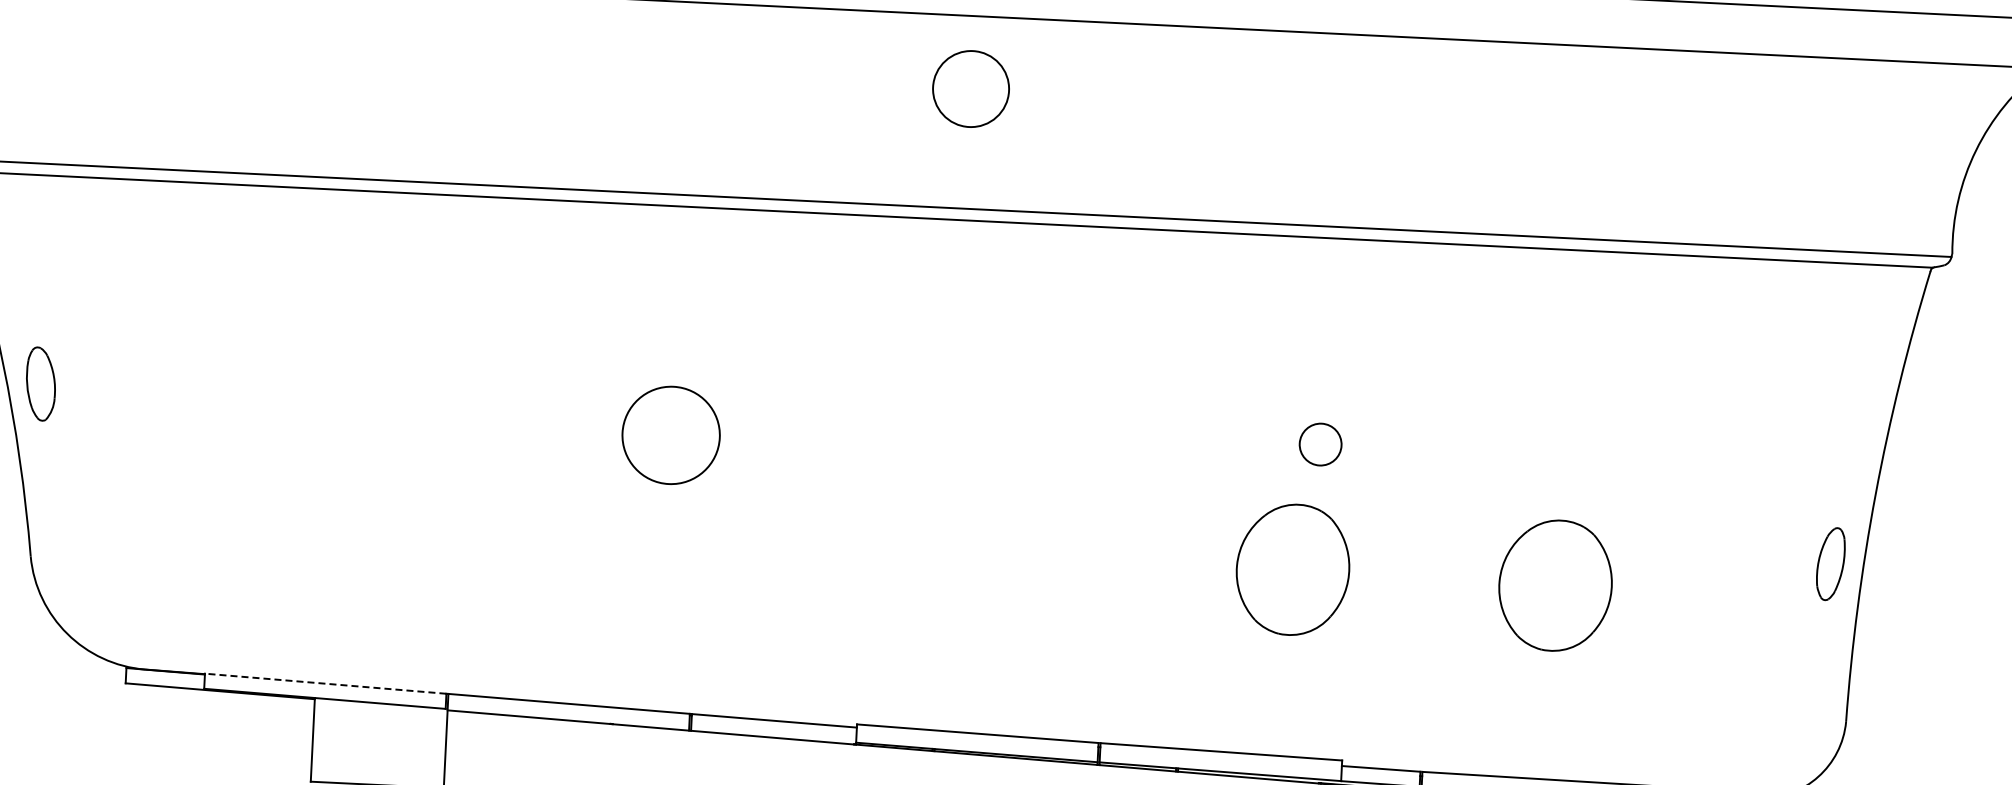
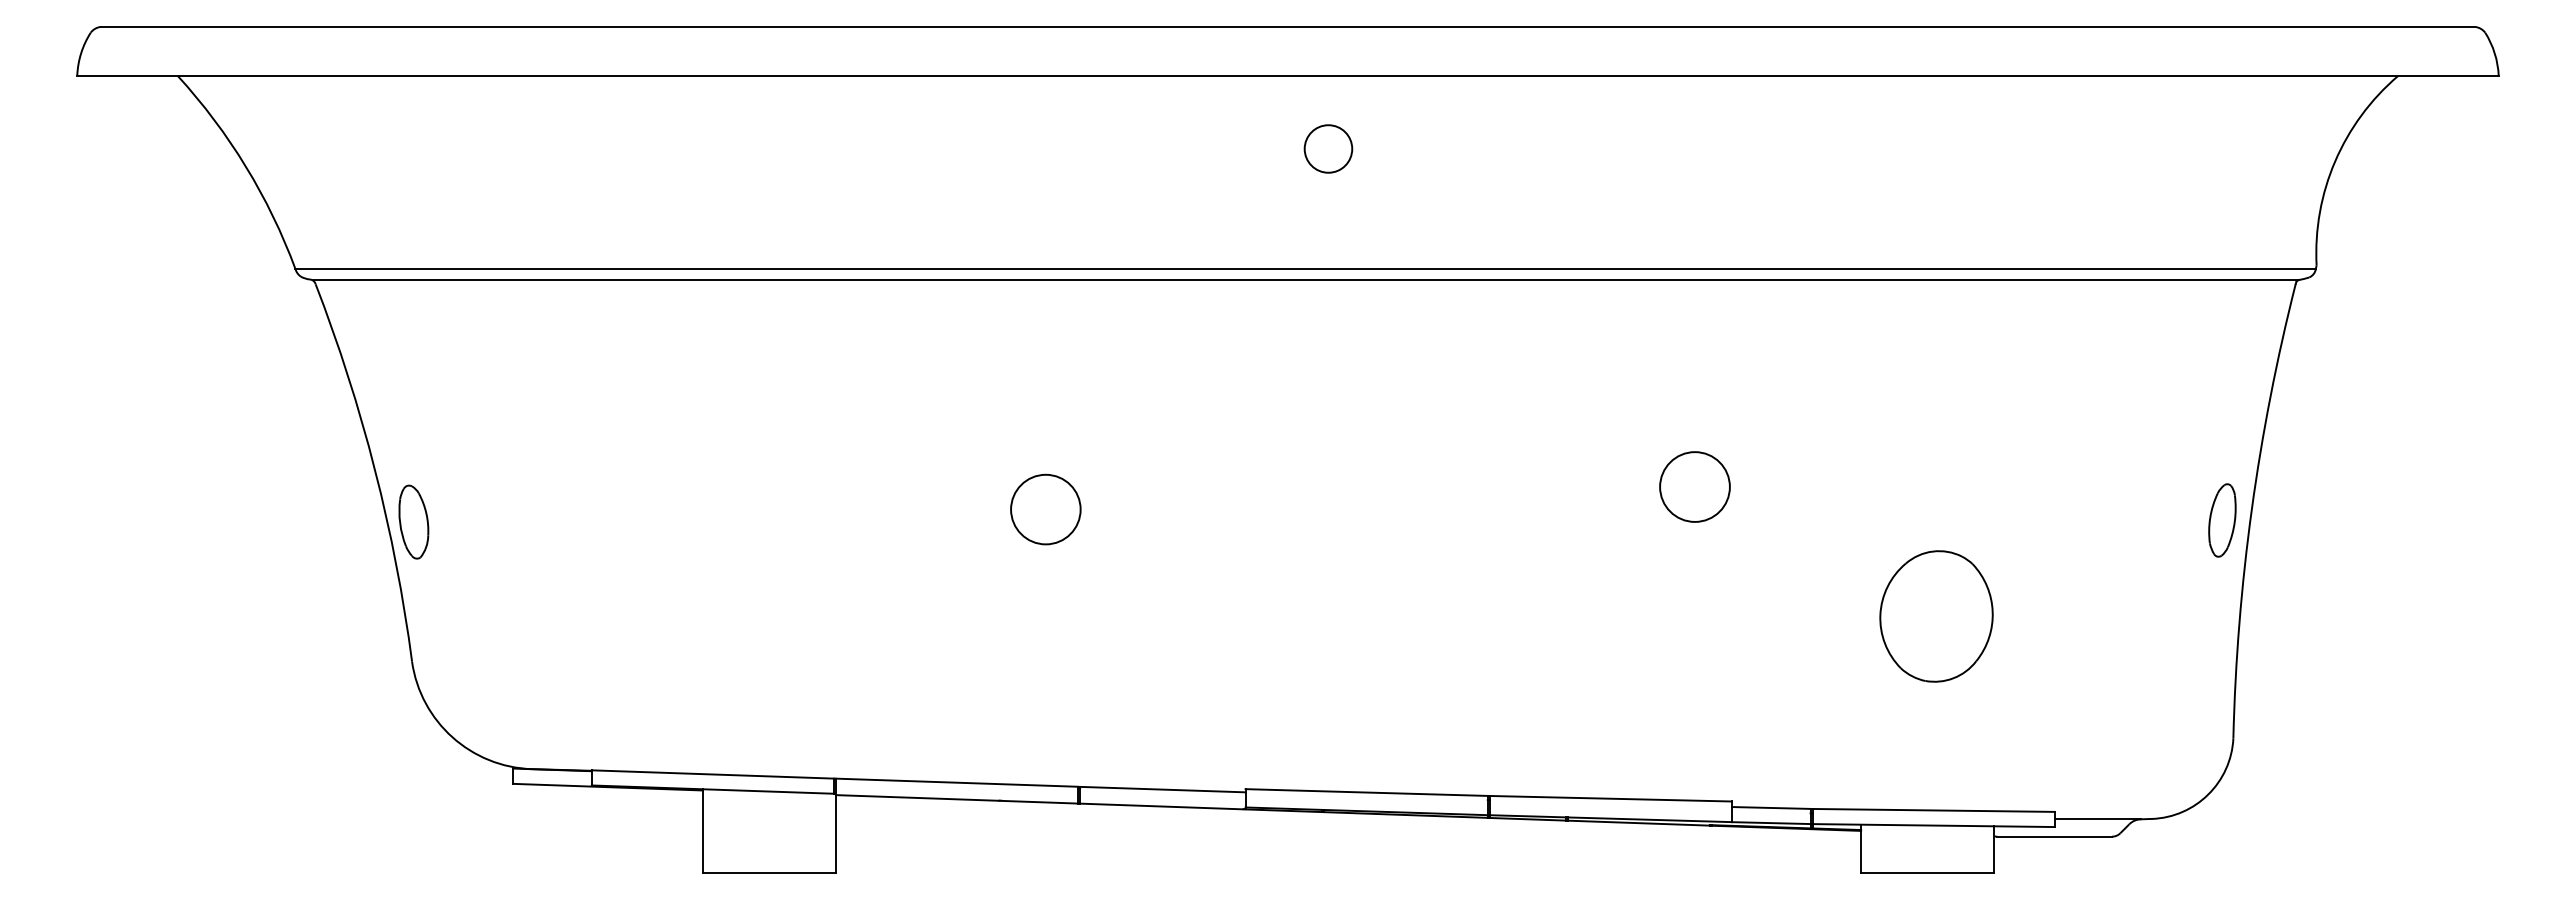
circle: (971, 88) -> (1328, 148), size x0.62
part: (40, 383) -> (413, 521), moved
circle: (670, 435) -> (1045, 509), size x0.71
circle: (1320, 444) -> (1694, 486), size x1.67
part: (1830, 564) -> (2222, 520), moved
part: (1292, 569) -> (1673, 613), removed
line: (325, 683) -> (712, 774), dashed -> solid

